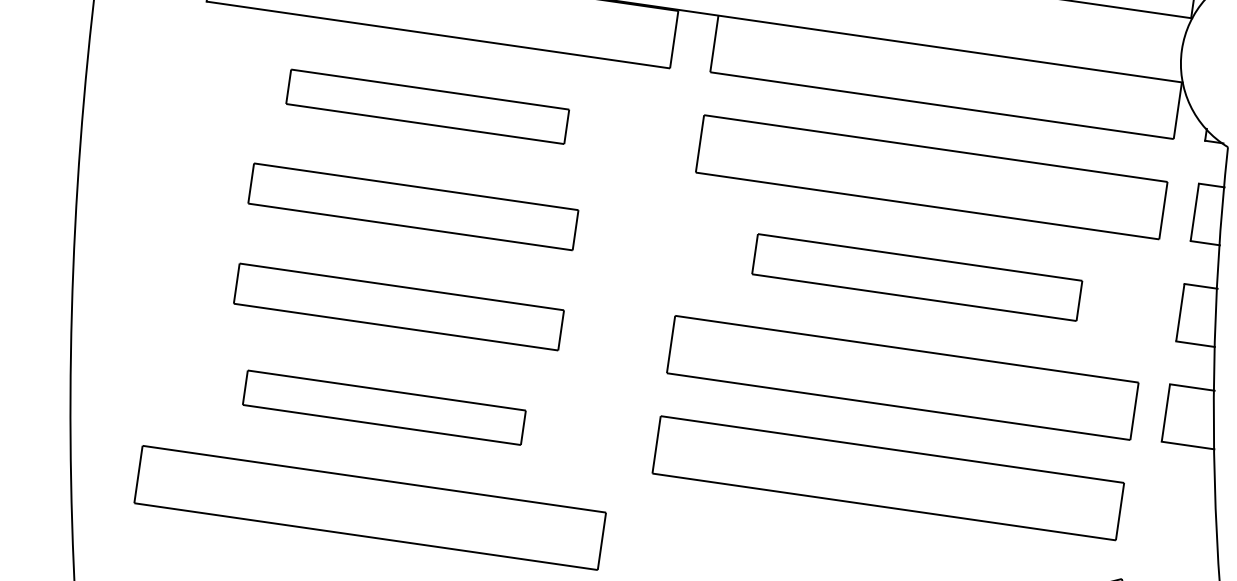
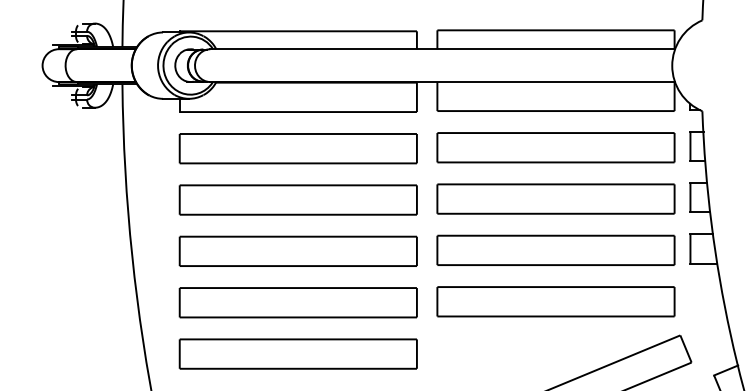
part: (426, 106) -> (297, 148), size x1.67
part: (412, 205) -> (297, 199), size x1.43
part: (916, 276) -> (555, 198), size x1.43
part: (397, 305) -> (297, 250), size x1.43
part: (383, 406) -> (297, 302), size x1.67

